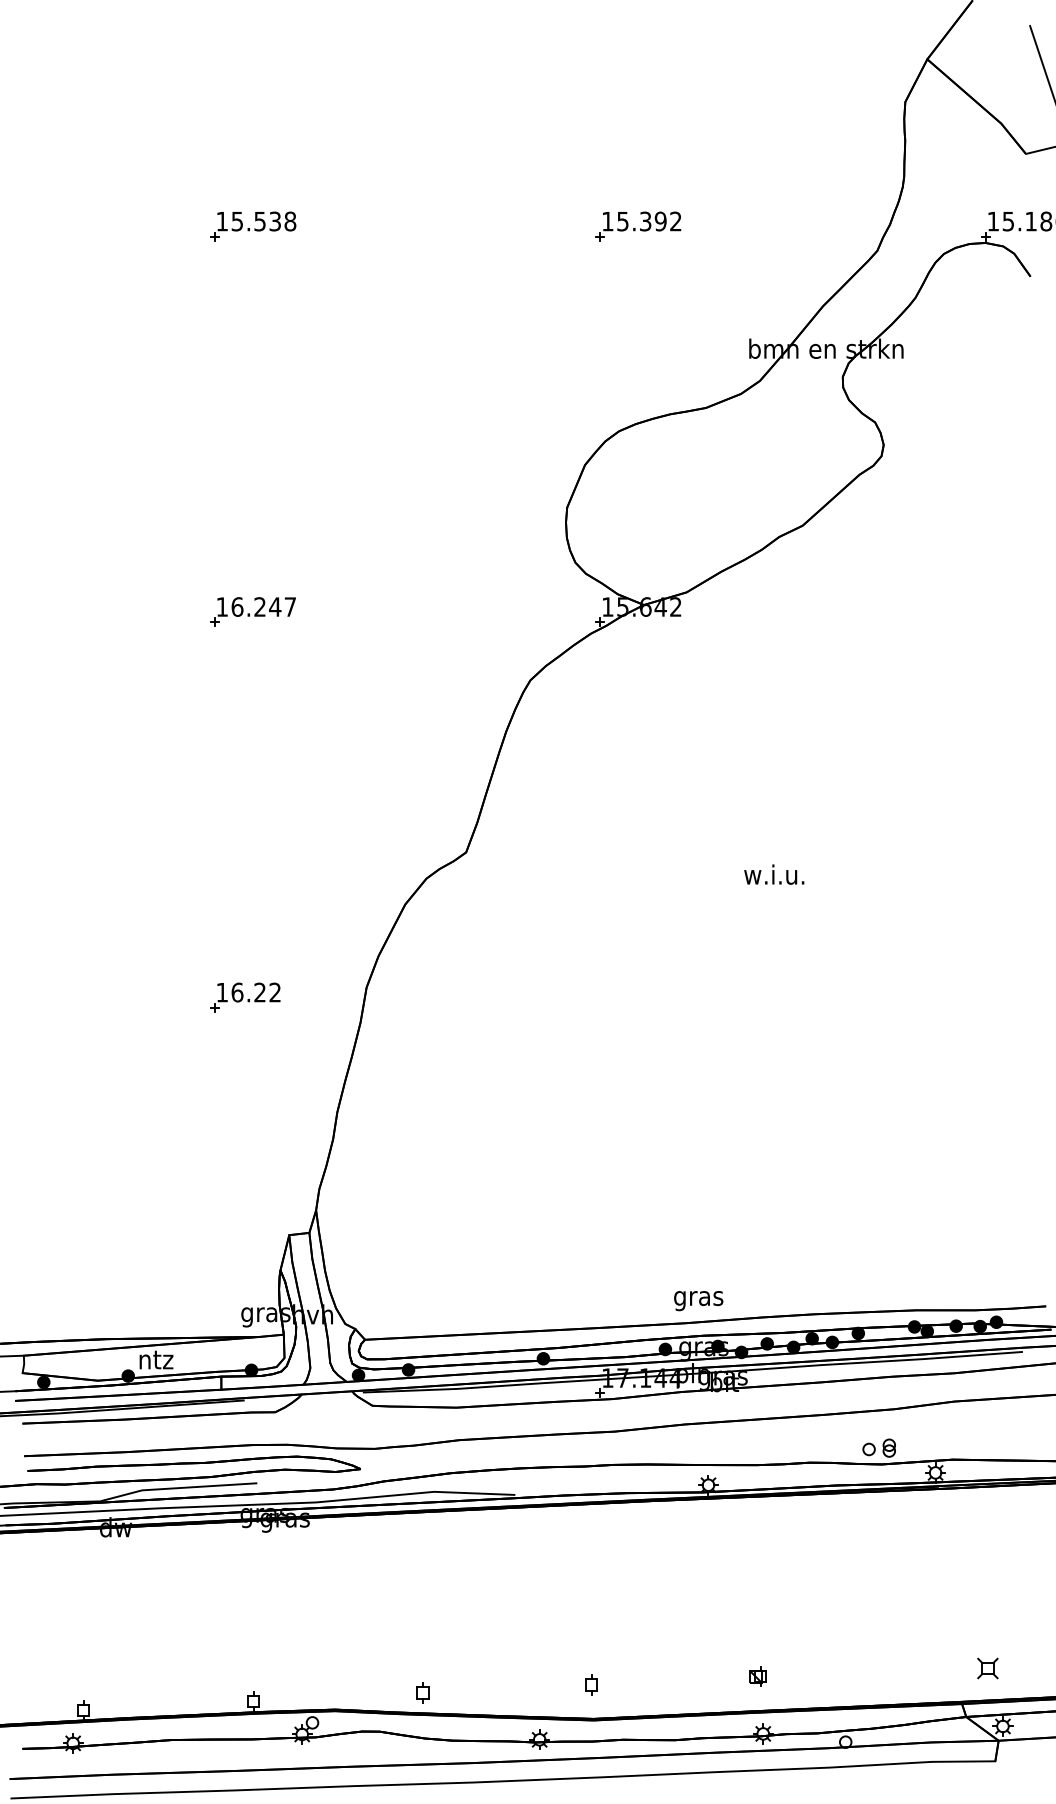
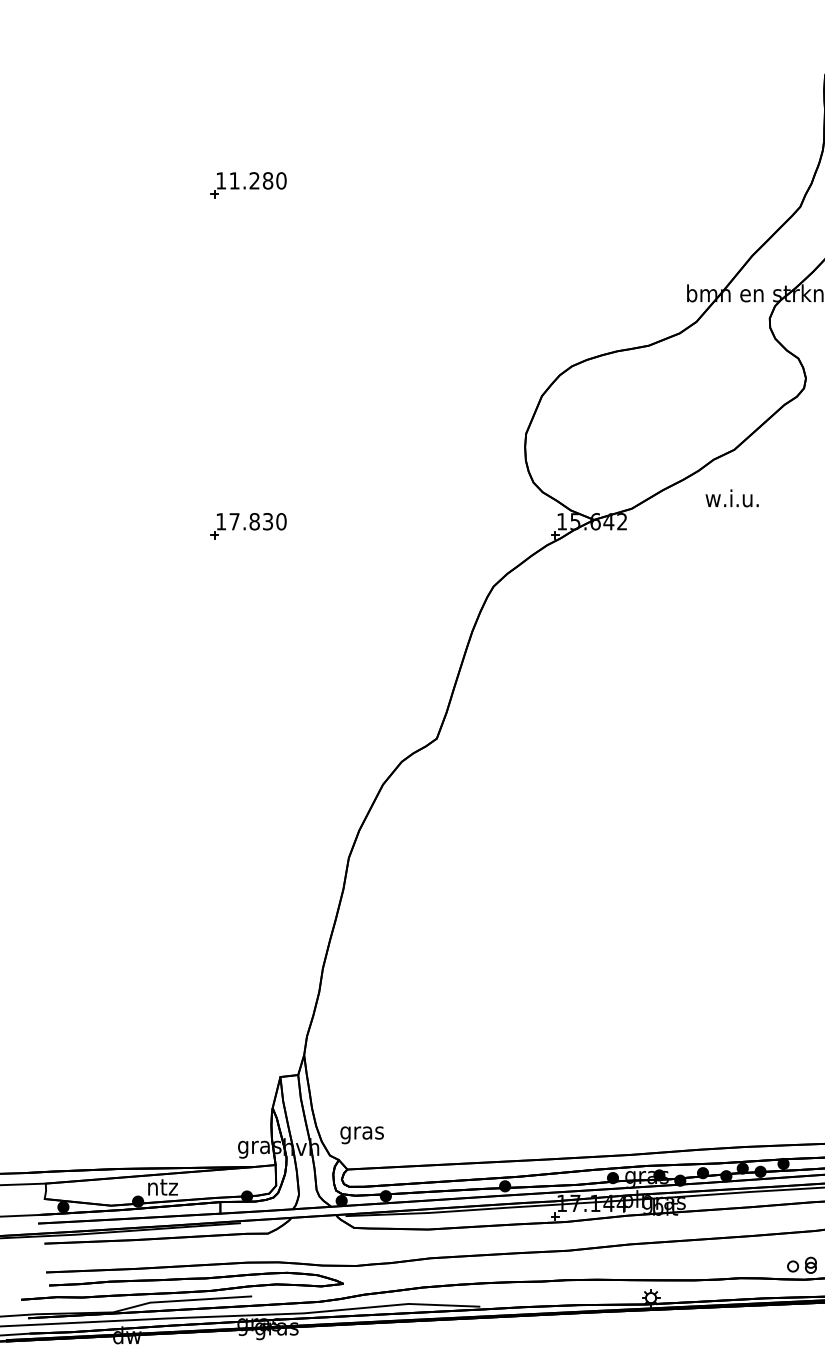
text: (263, 221) -> (257, 180), 15.538 -> 11.280
part: (638, 226) -> (589, 185), removed
text: (263, 606) -> (257, 521), 16.247 -> 17.830
text: (774, 874) -> (732, 498), moved
part: (245, 997) -> (241, 866), removed
text: (698, 1301) -> (361, 1135), moved

